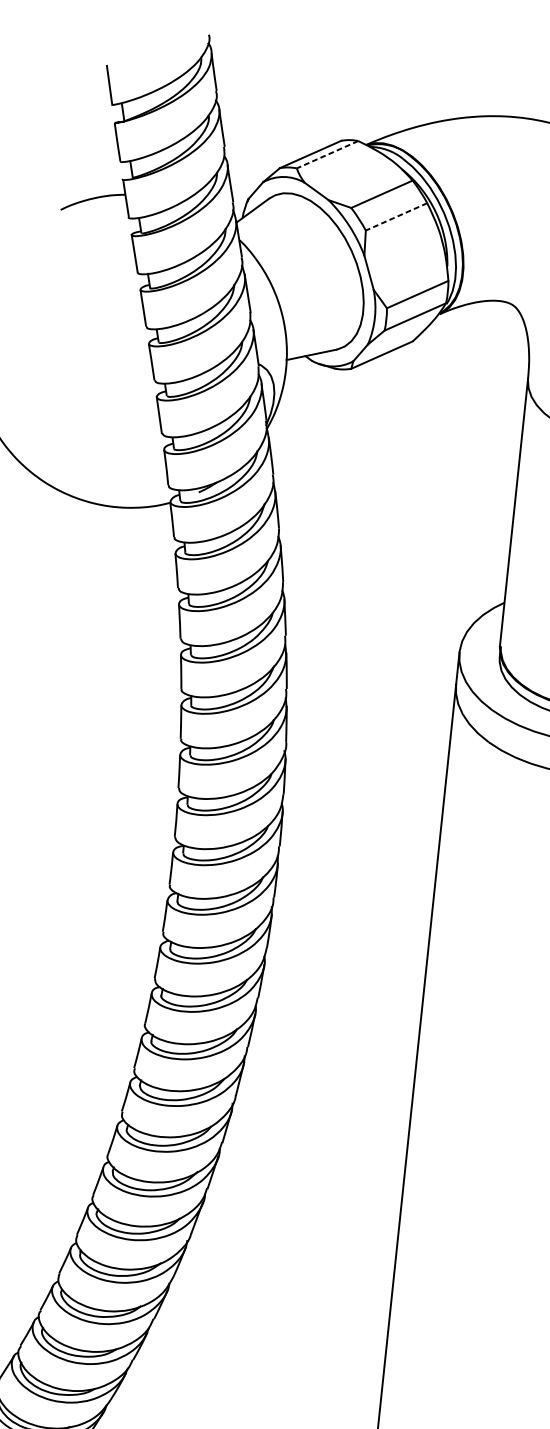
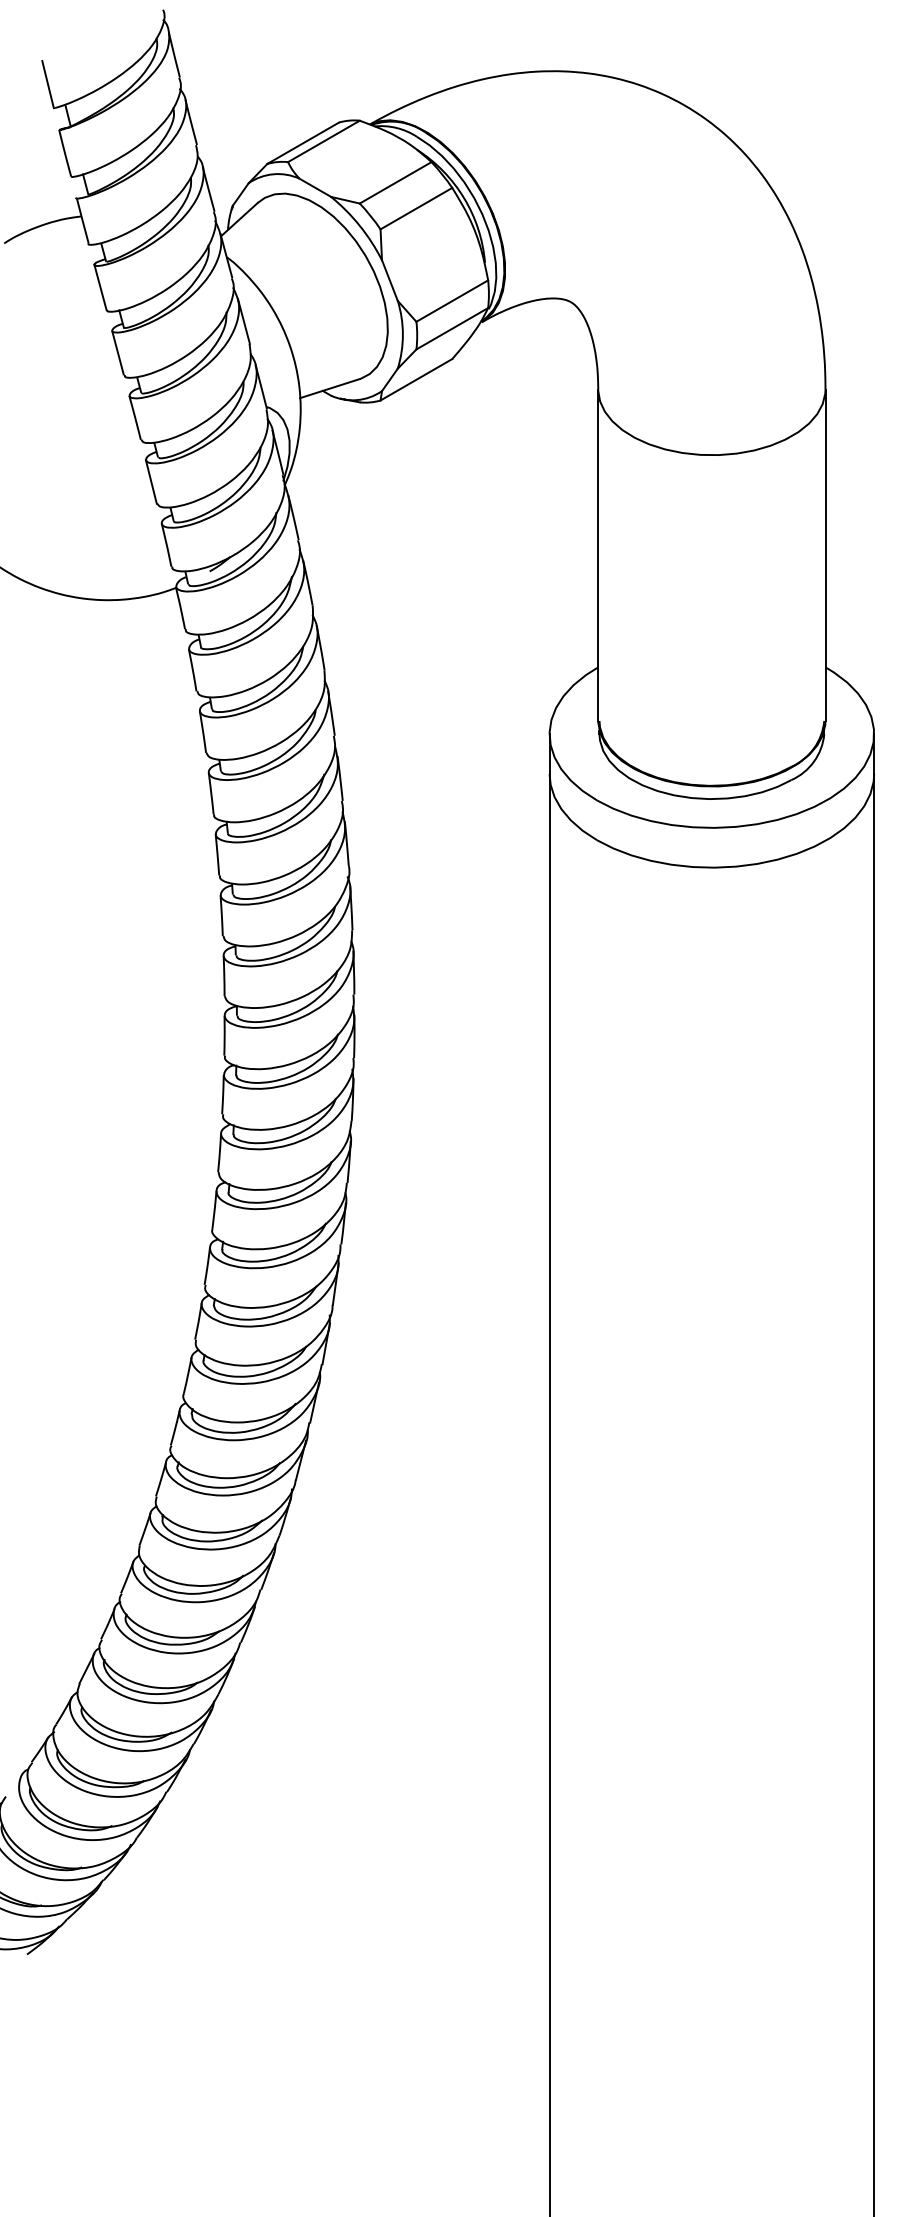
line: (327, 154) -> (323, 141), dashed -> solid
line: (395, 216) -> (415, 208), dashed -> solid

